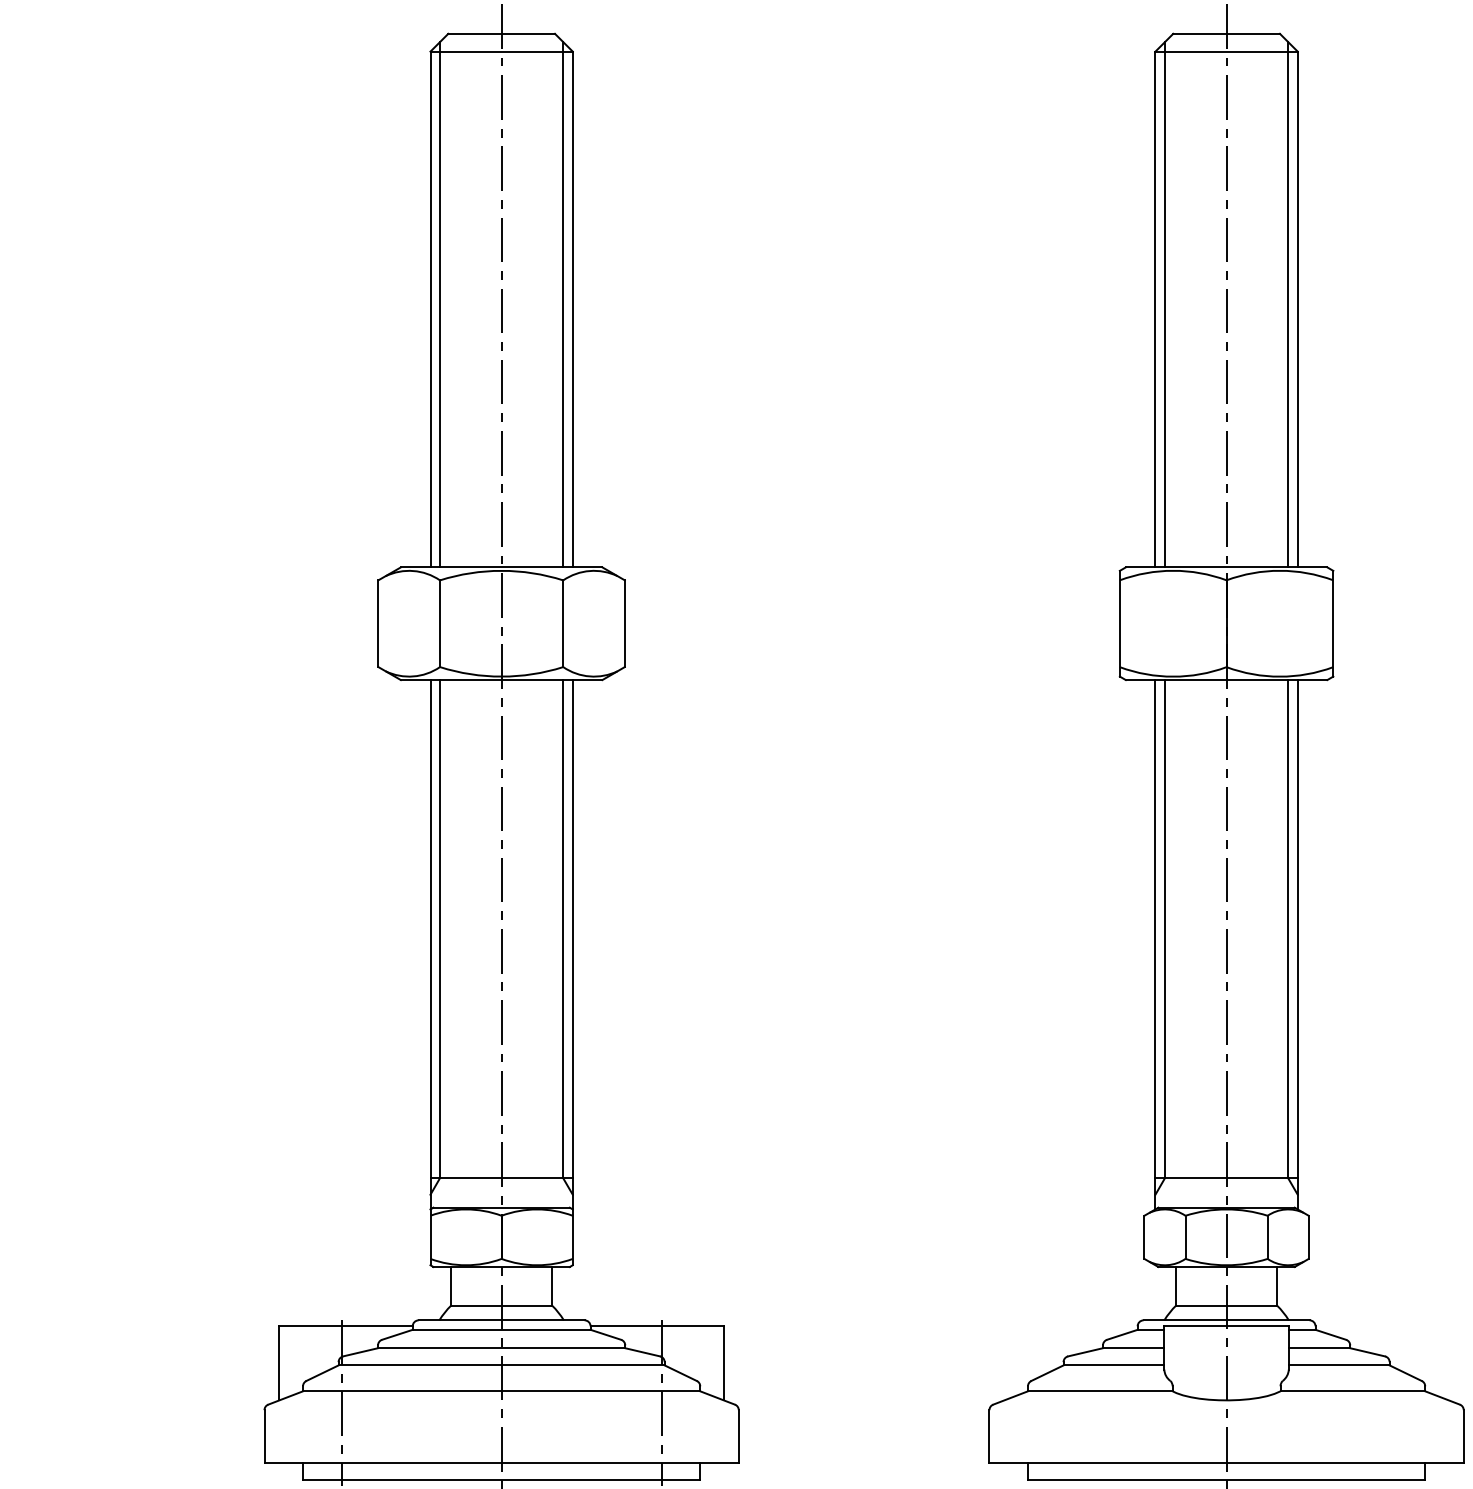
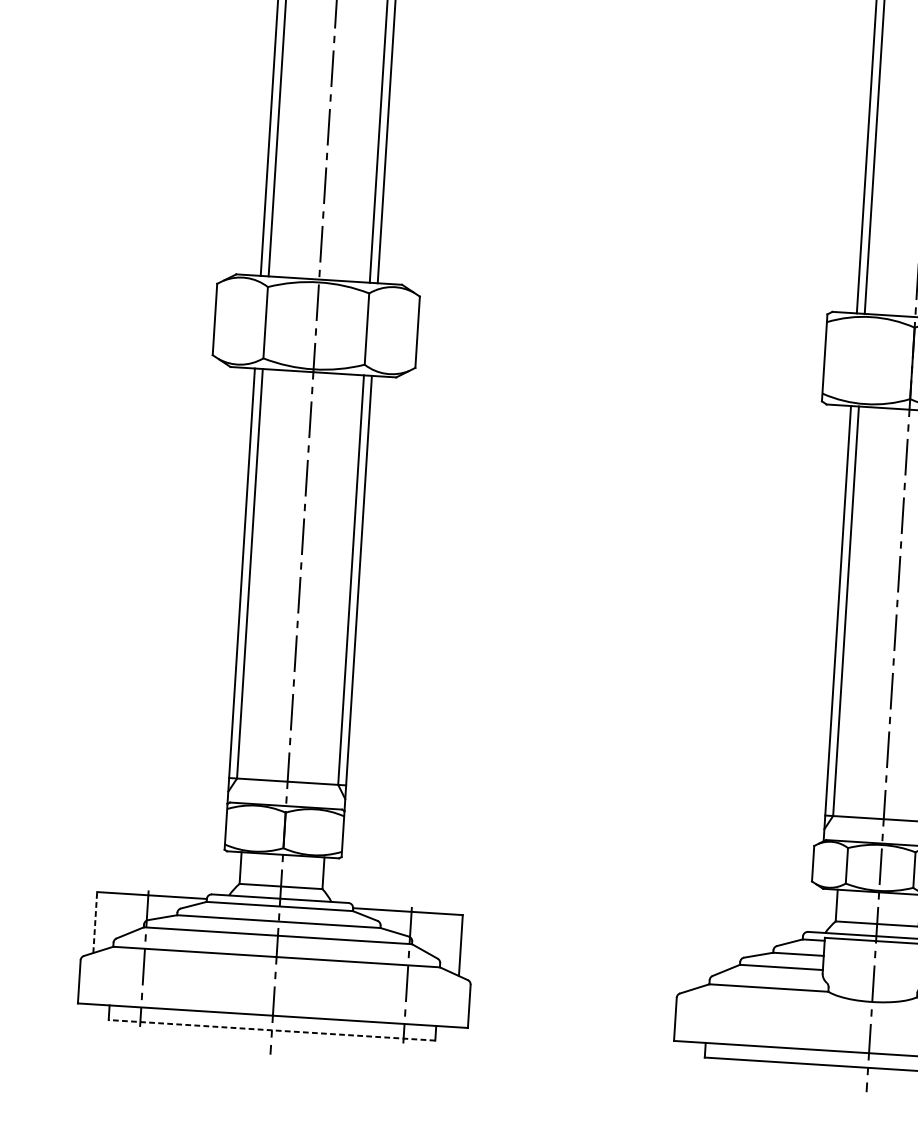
line: (279, 1362) -> (95, 921), solid -> dashed
line: (501, 1480) -> (271, 1030), solid -> dashed

